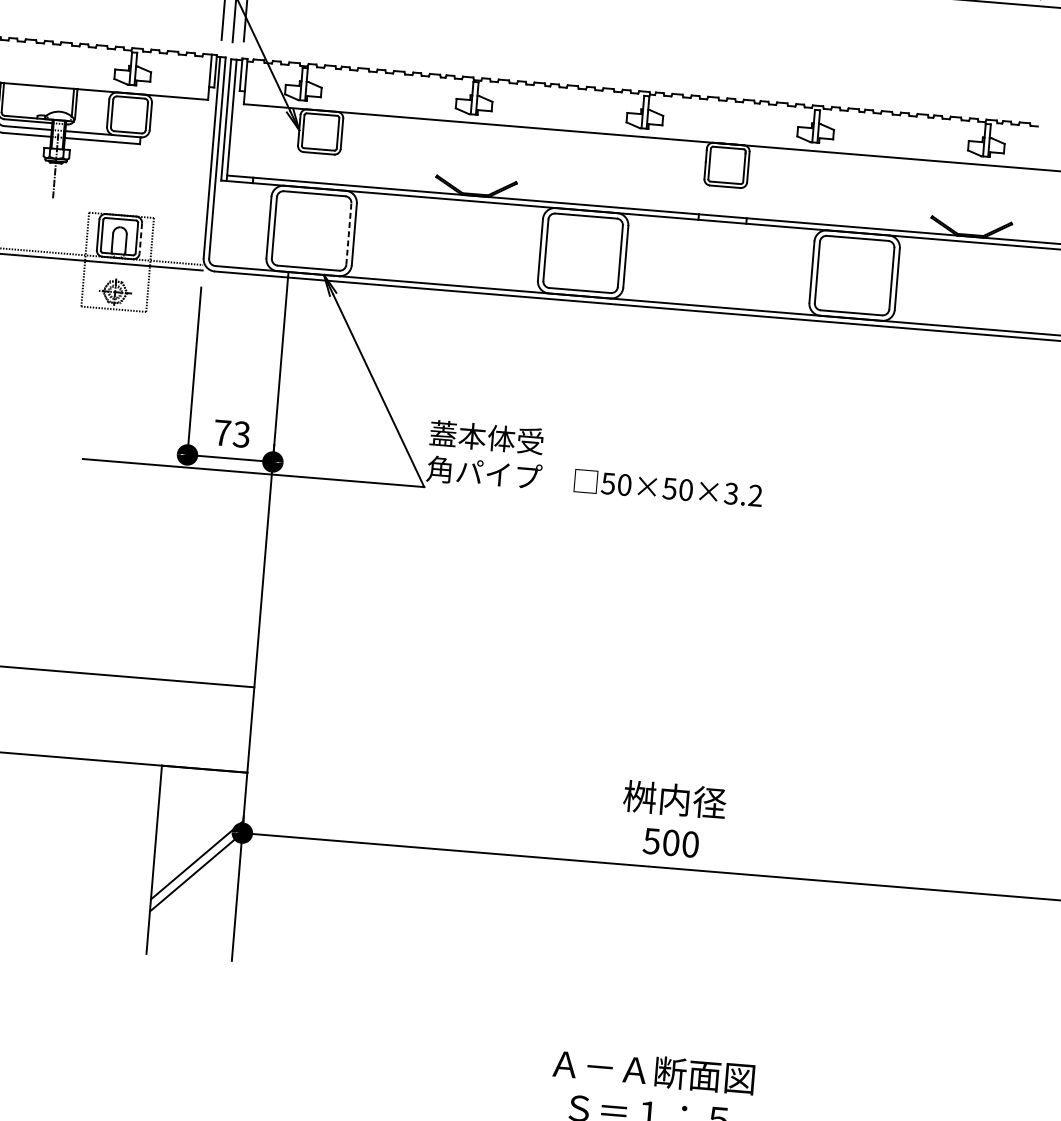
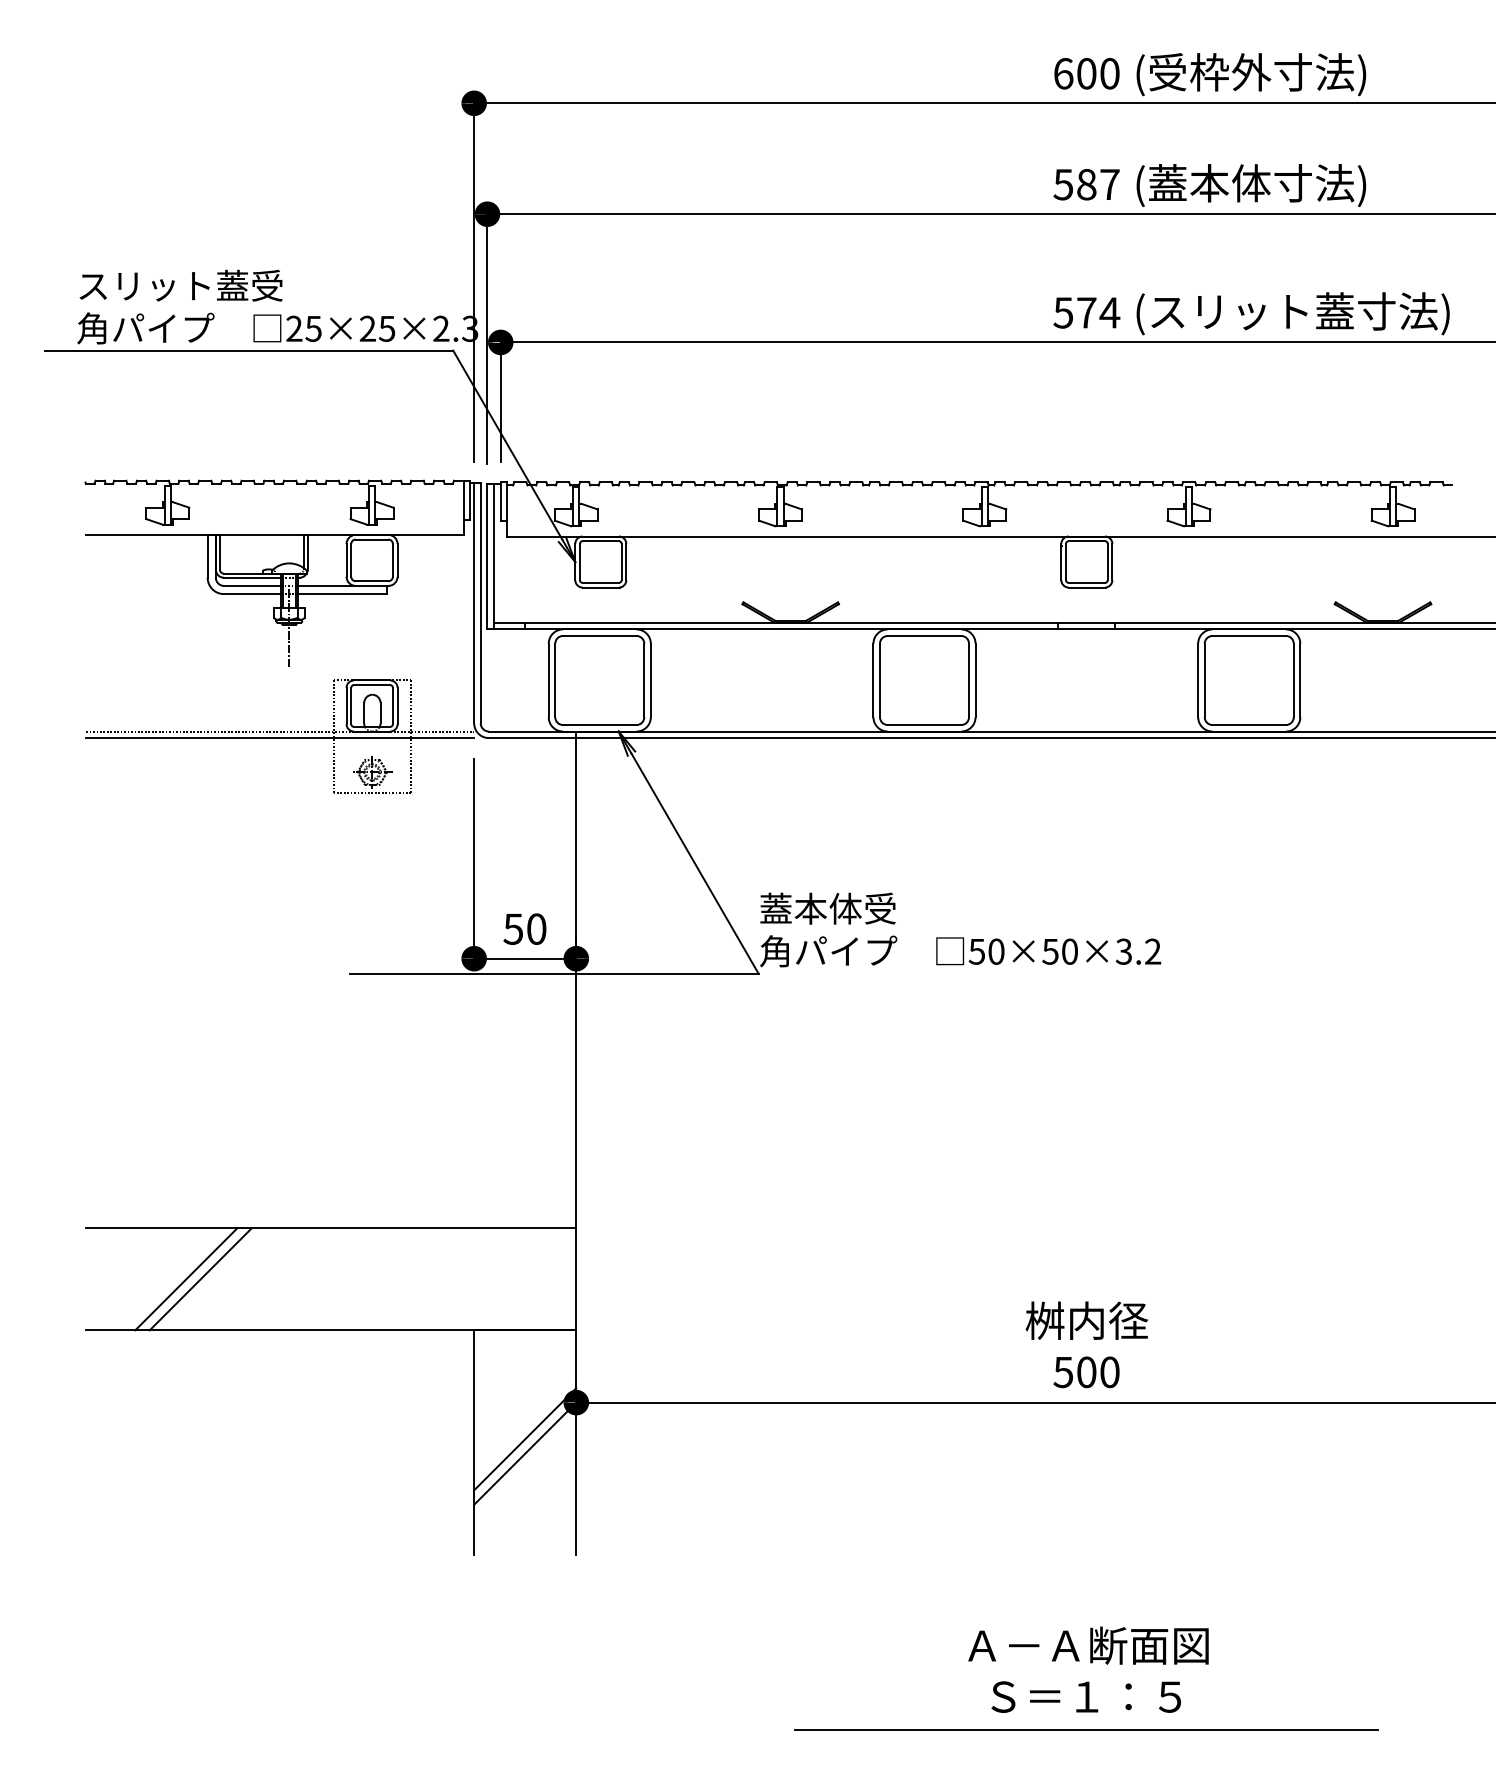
line: (349, 234) -> (644, 680), dashed -> solid
line: (140, 238) -> (397, 706), dashed -> solid
text: (231, 433) -> (524, 928), 73 -> 50

